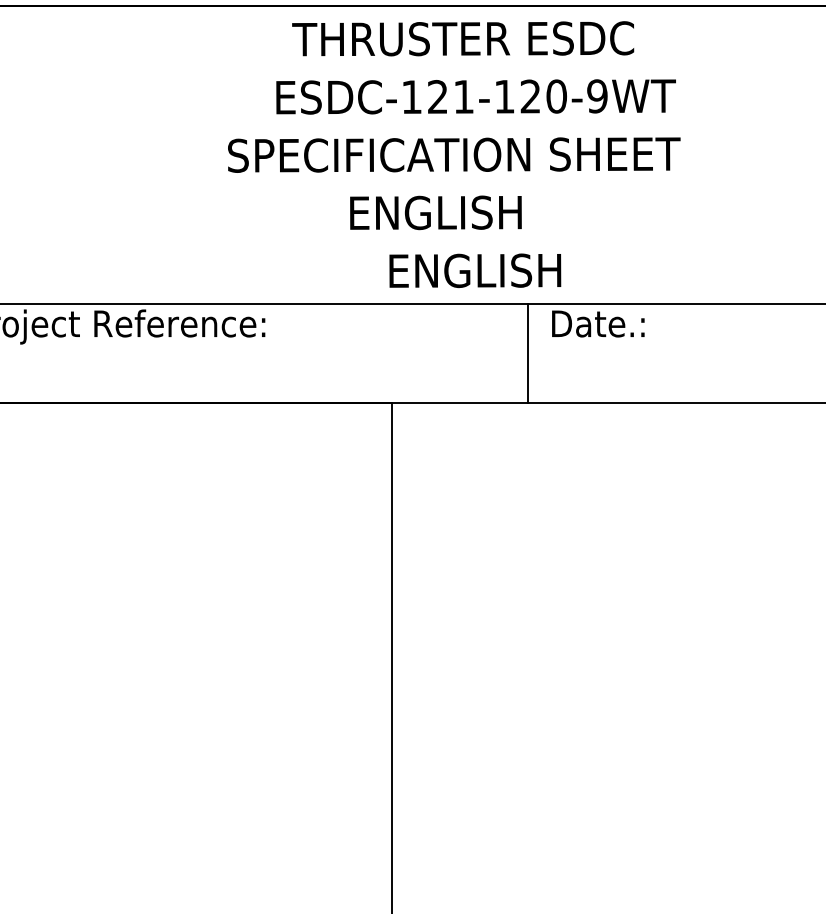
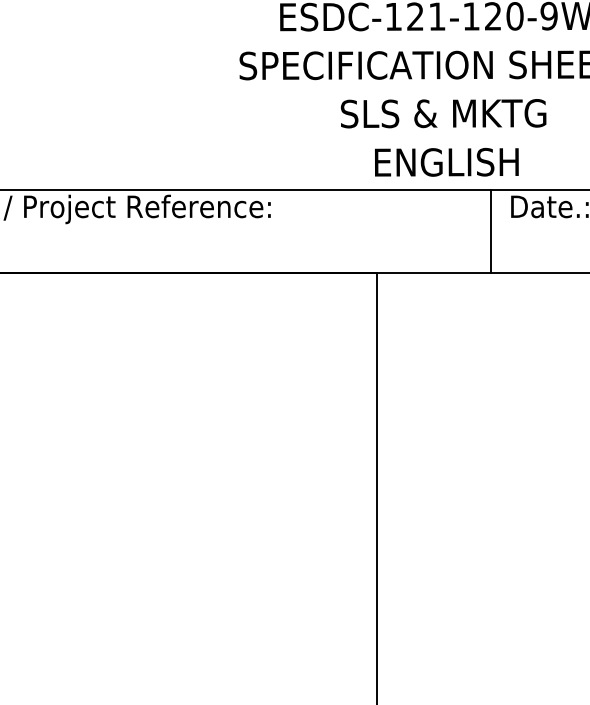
text: (471, 212) -> (443, 113), ENGLISH -> SLS & MKTG

